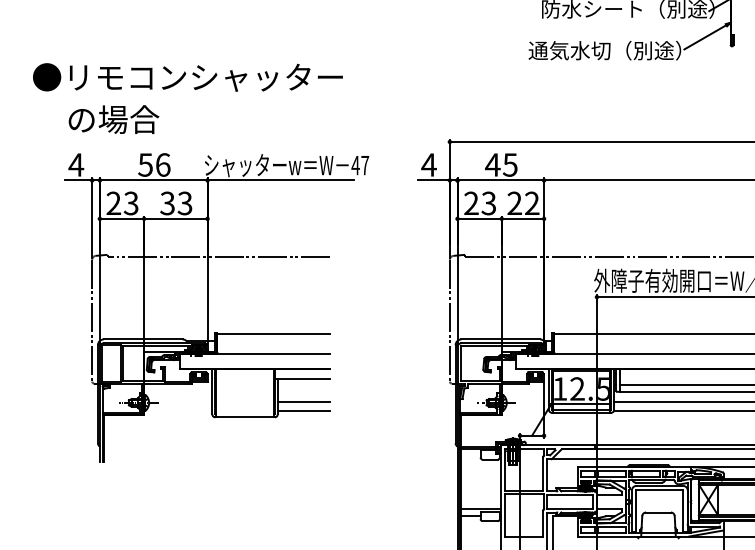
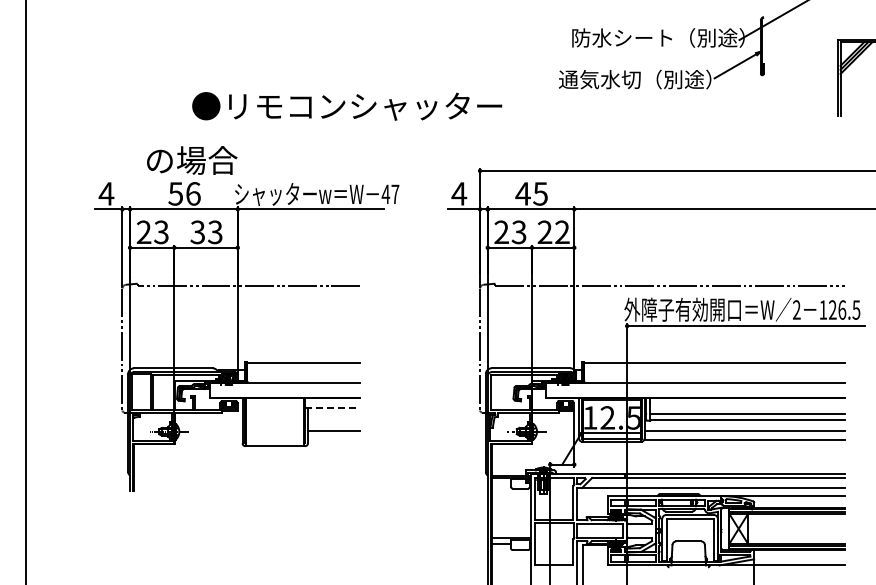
text: (188, 77) -> (347, 106), moved
text: (114, 119) -> (192, 160), moved
line: (302, 379) -> (332, 408), solid -> dashed
line: (303, 410) -> (333, 439), removed

